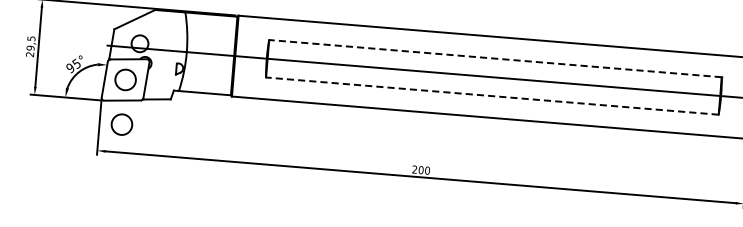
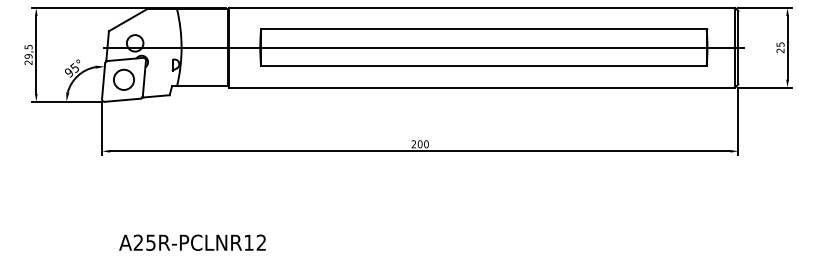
line: (495, 58) -> (483, 29), dashed -> solid
line: (491, 96) -> (483, 66), dashed -> solid
circle: (121, 124) -> (123, 123), removed

